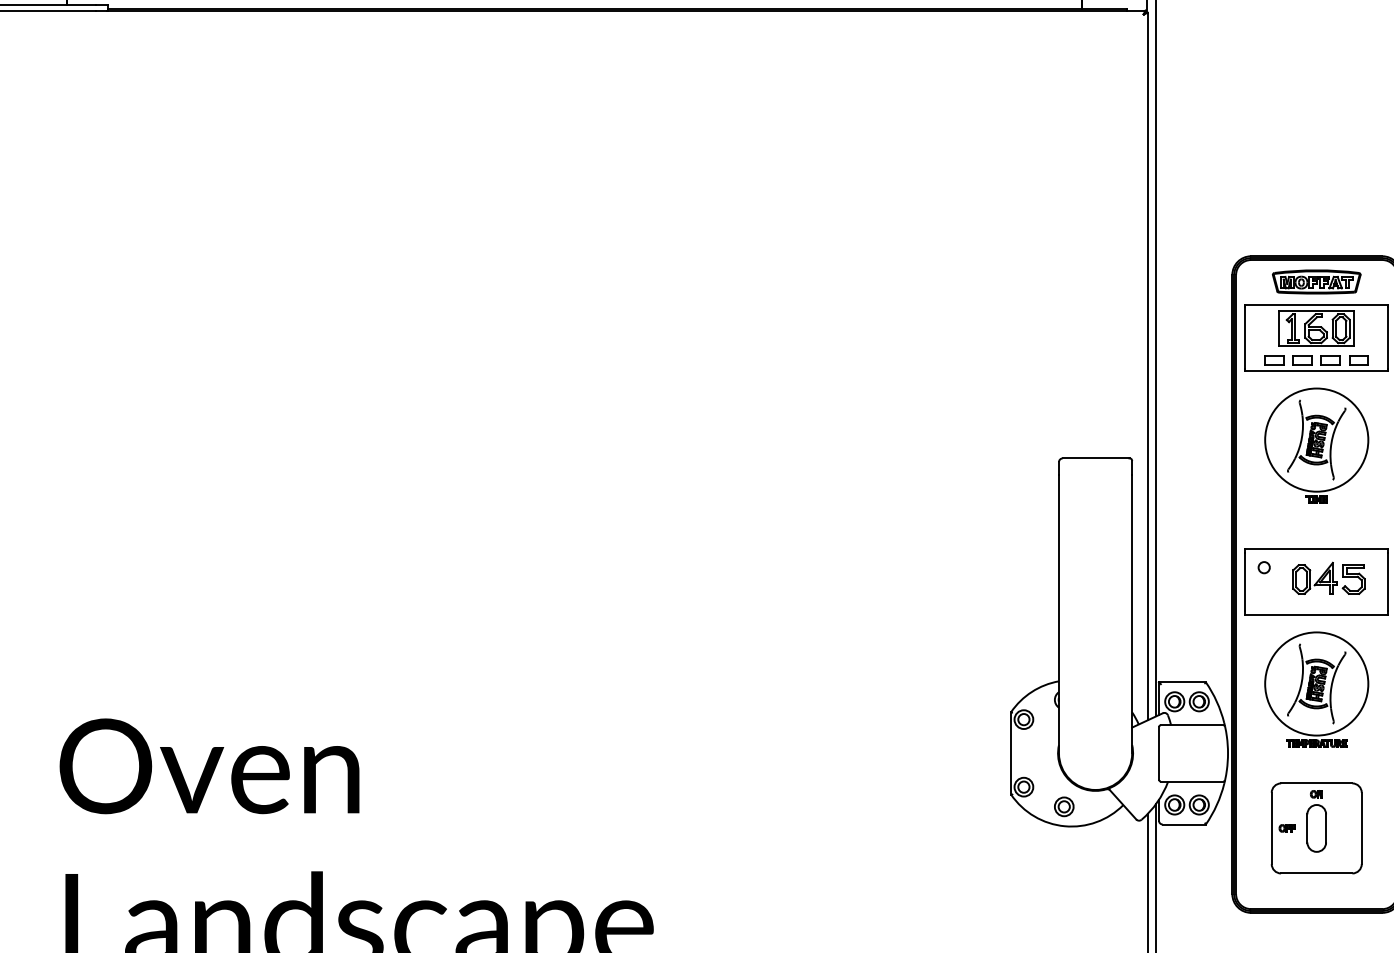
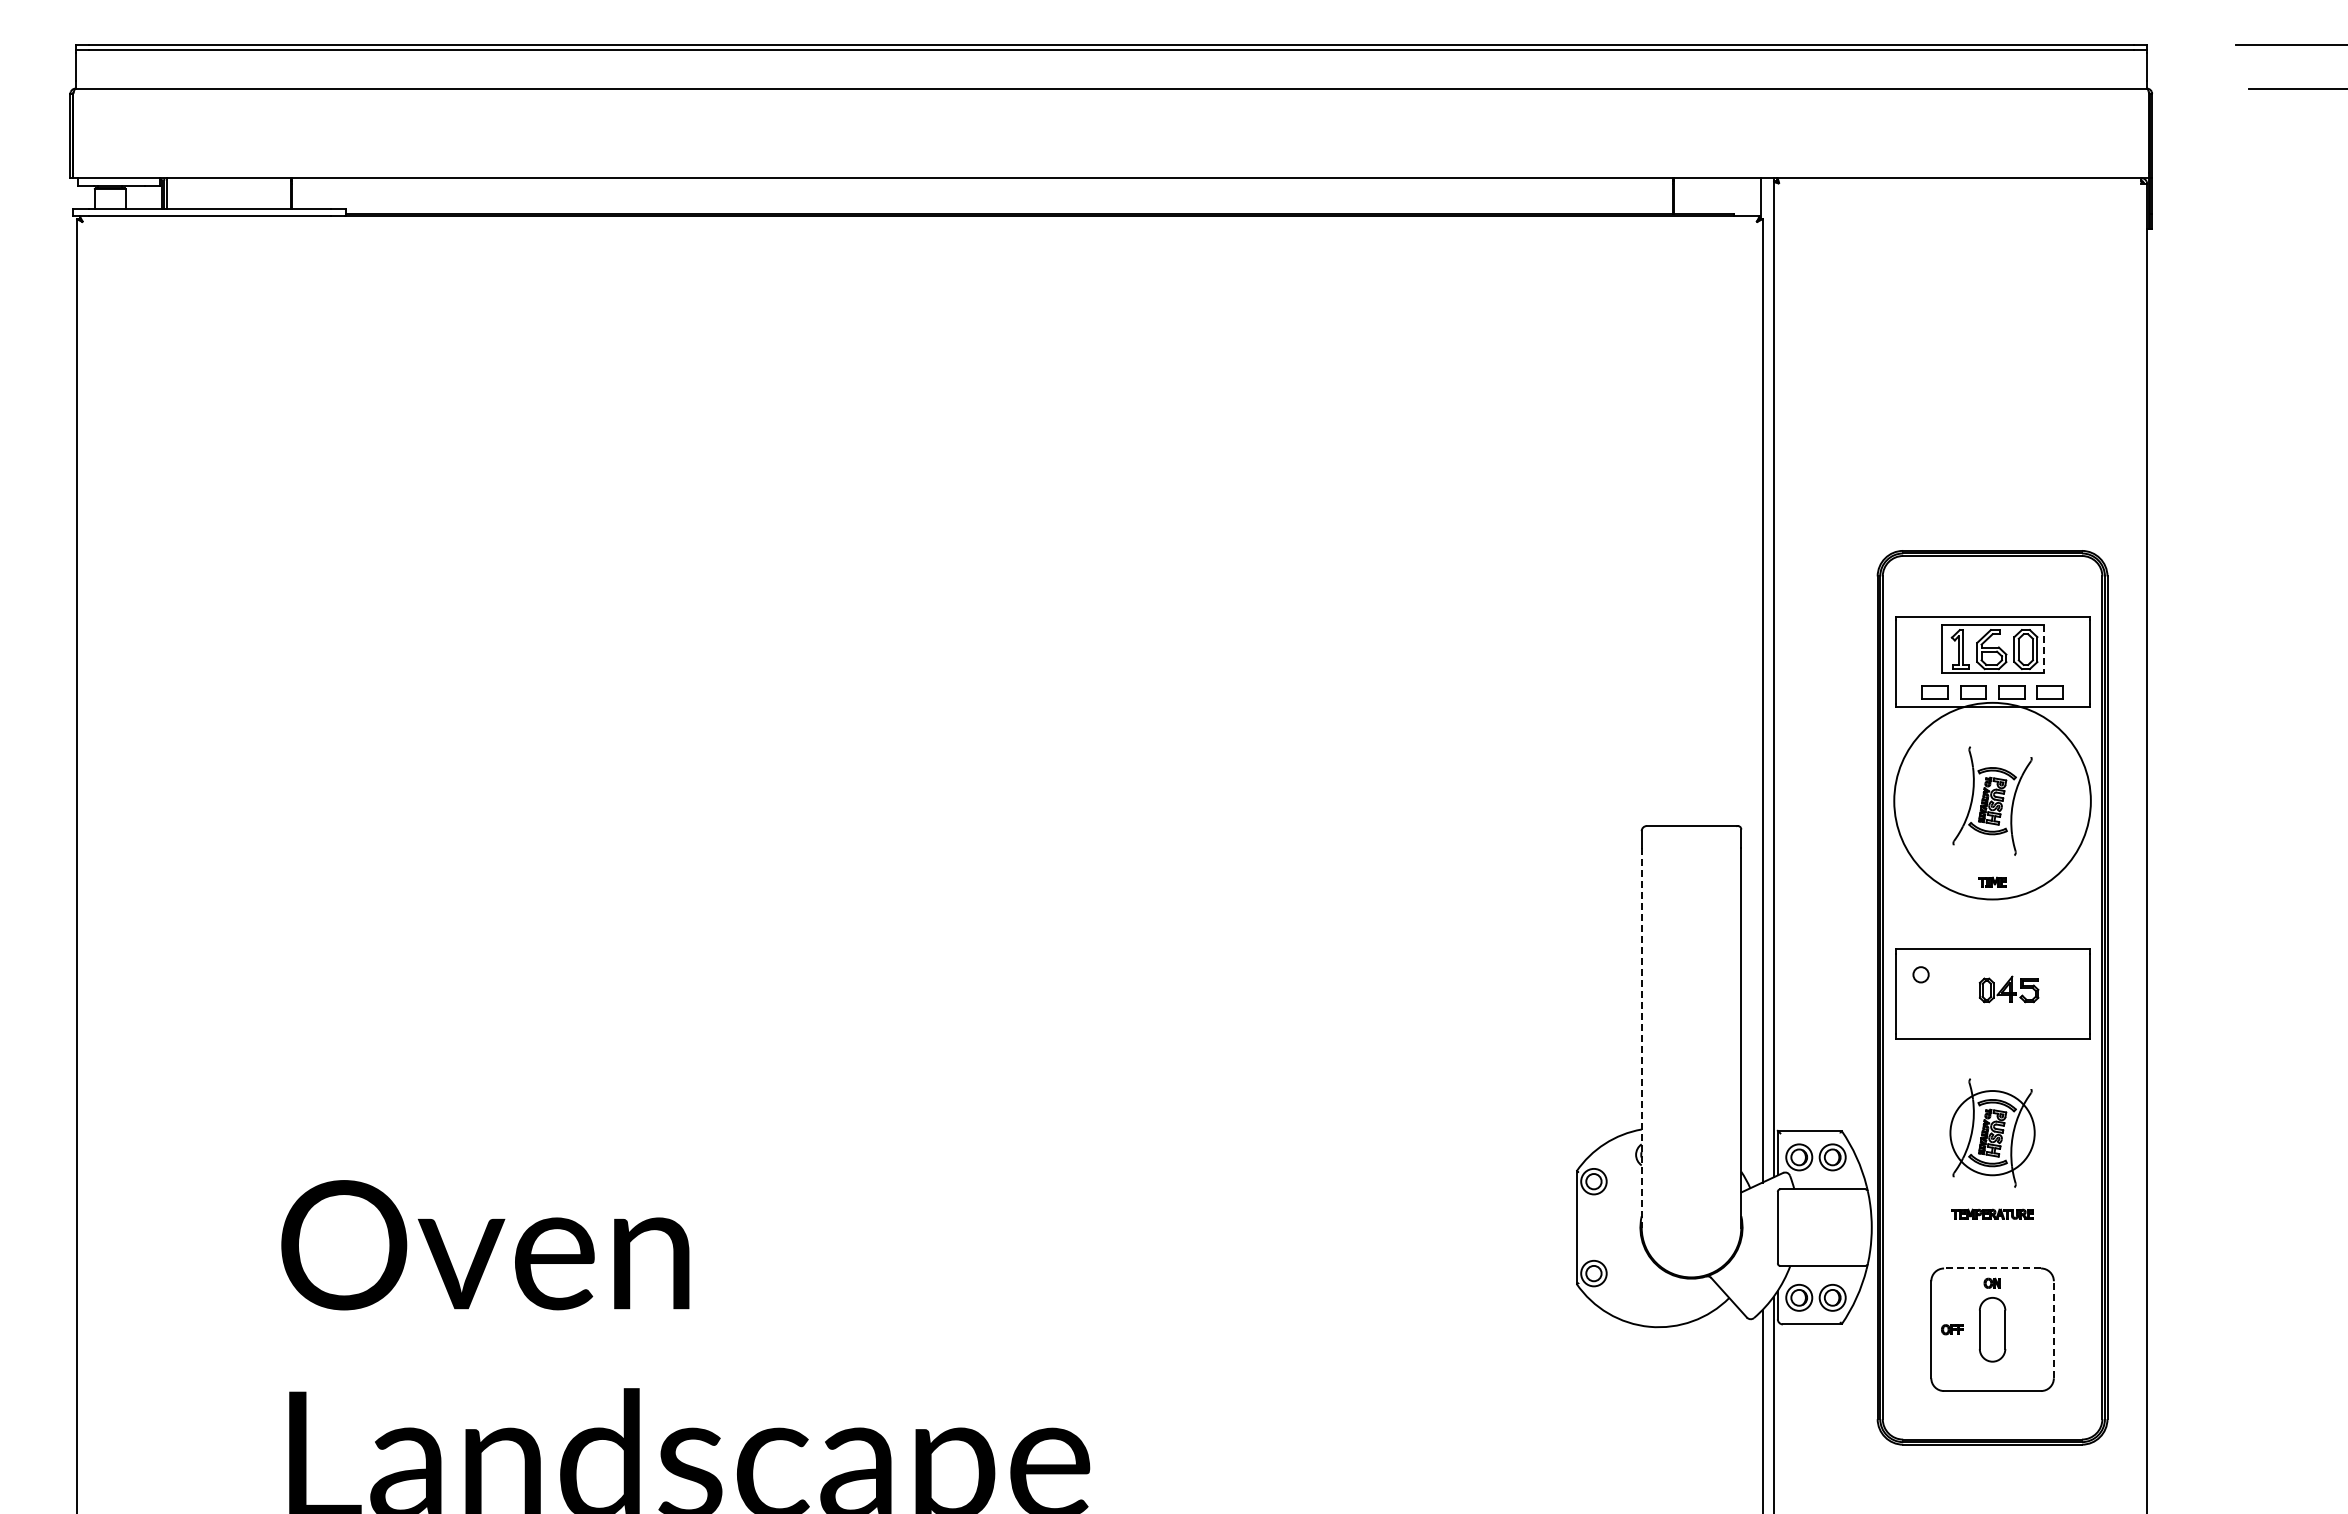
part: (1316, 281) -> (1992, 585), removed
line: (1354, 328) -> (2043, 649), solid -> dashed
circle: (1316, 439) -> (1992, 800), size x1.4
part: (1328, 578) -> (2008, 989), size x0.6
line: (1058, 613) -> (1641, 1037), solid -> dashed
circle: (1316, 683) -> (1992, 1132), size x0.6
line: (1316, 783) -> (1992, 1268), solid -> dashed
part: (1063, 806) -> (1648, 1300), removed
line: (1361, 828) -> (2053, 1329), solid -> dashed

